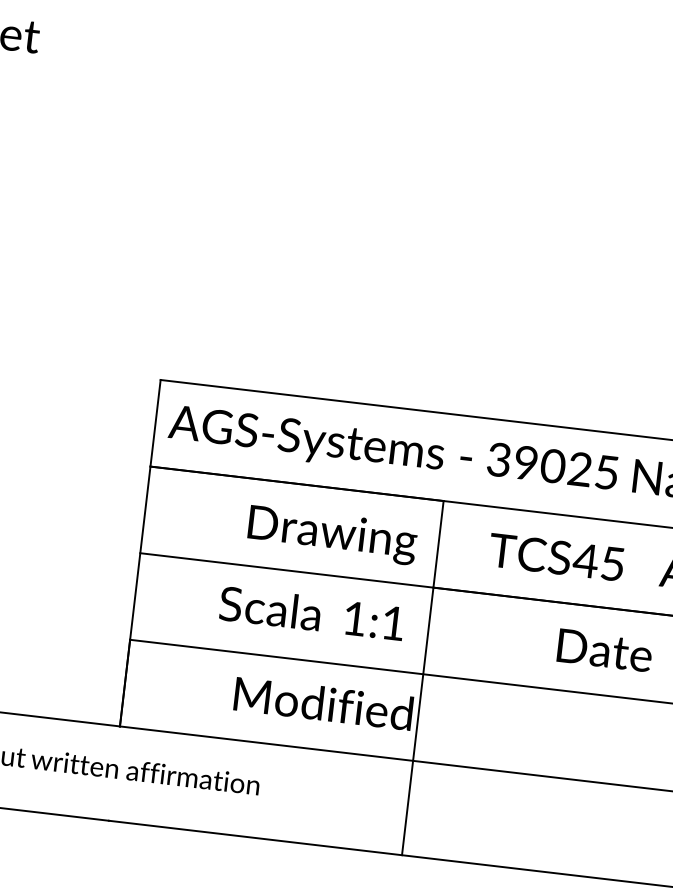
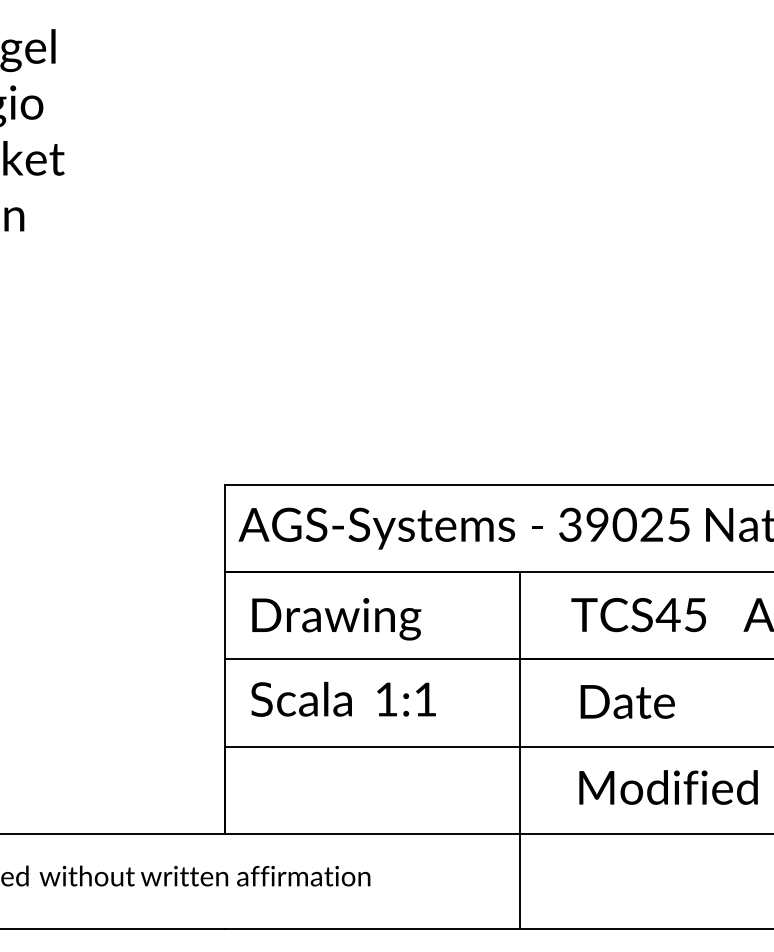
text: (332, 535) -> (336, 619), moved
text: (312, 612) -> (343, 698), moved
text: (604, 650) -> (627, 701), moved
text: (323, 703) -> (668, 787), moved

